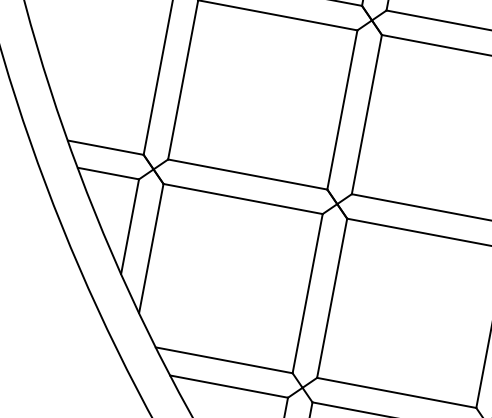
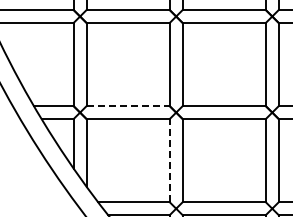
line: (248, 175) -> (128, 106), solid -> dashed
line: (307, 293) -> (169, 160), solid -> dashed

